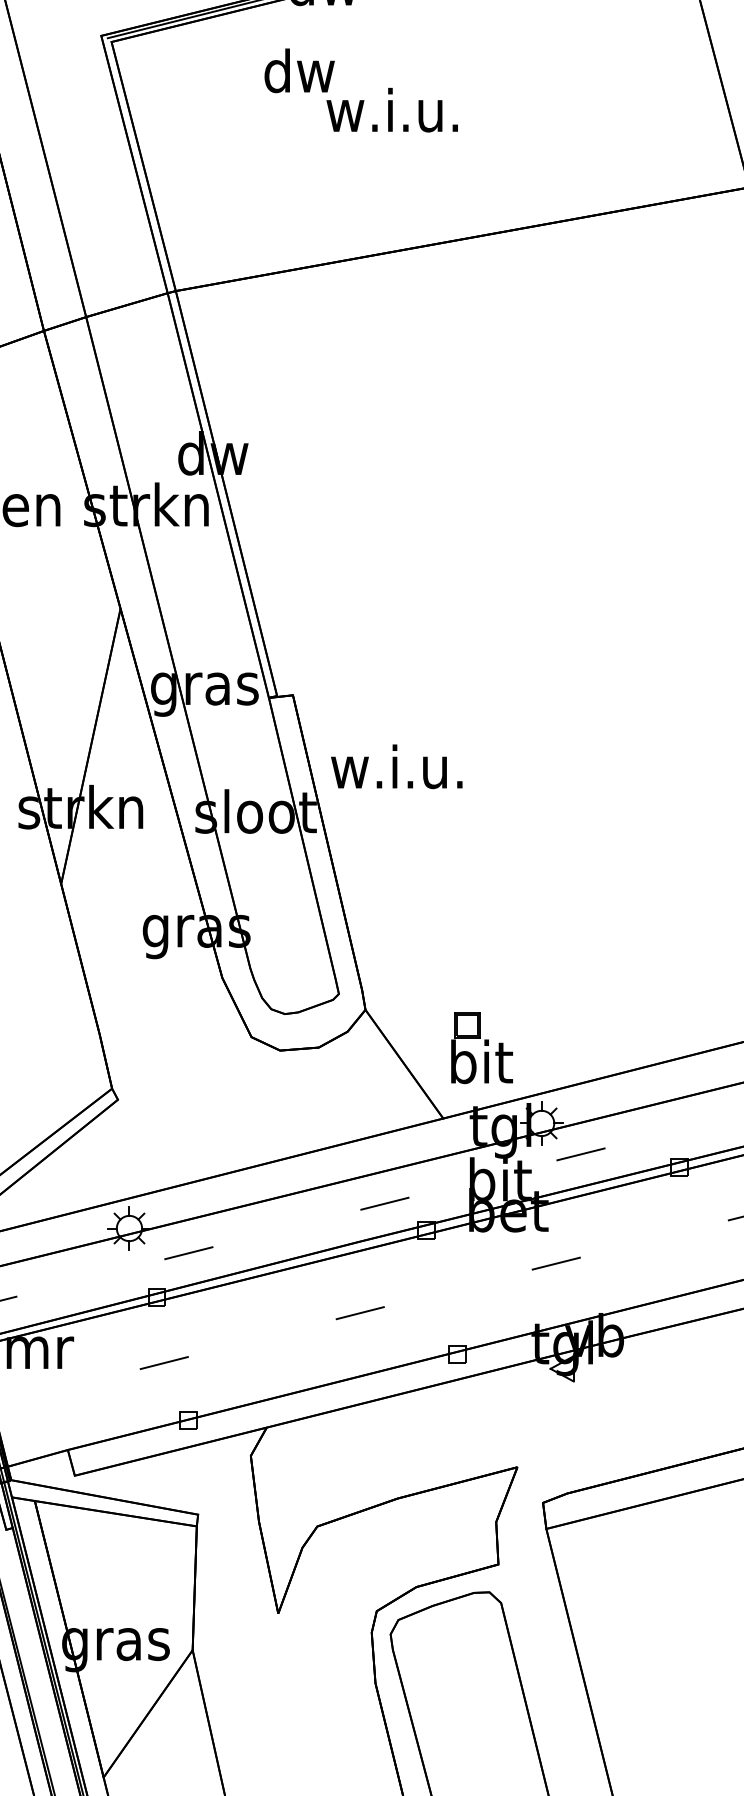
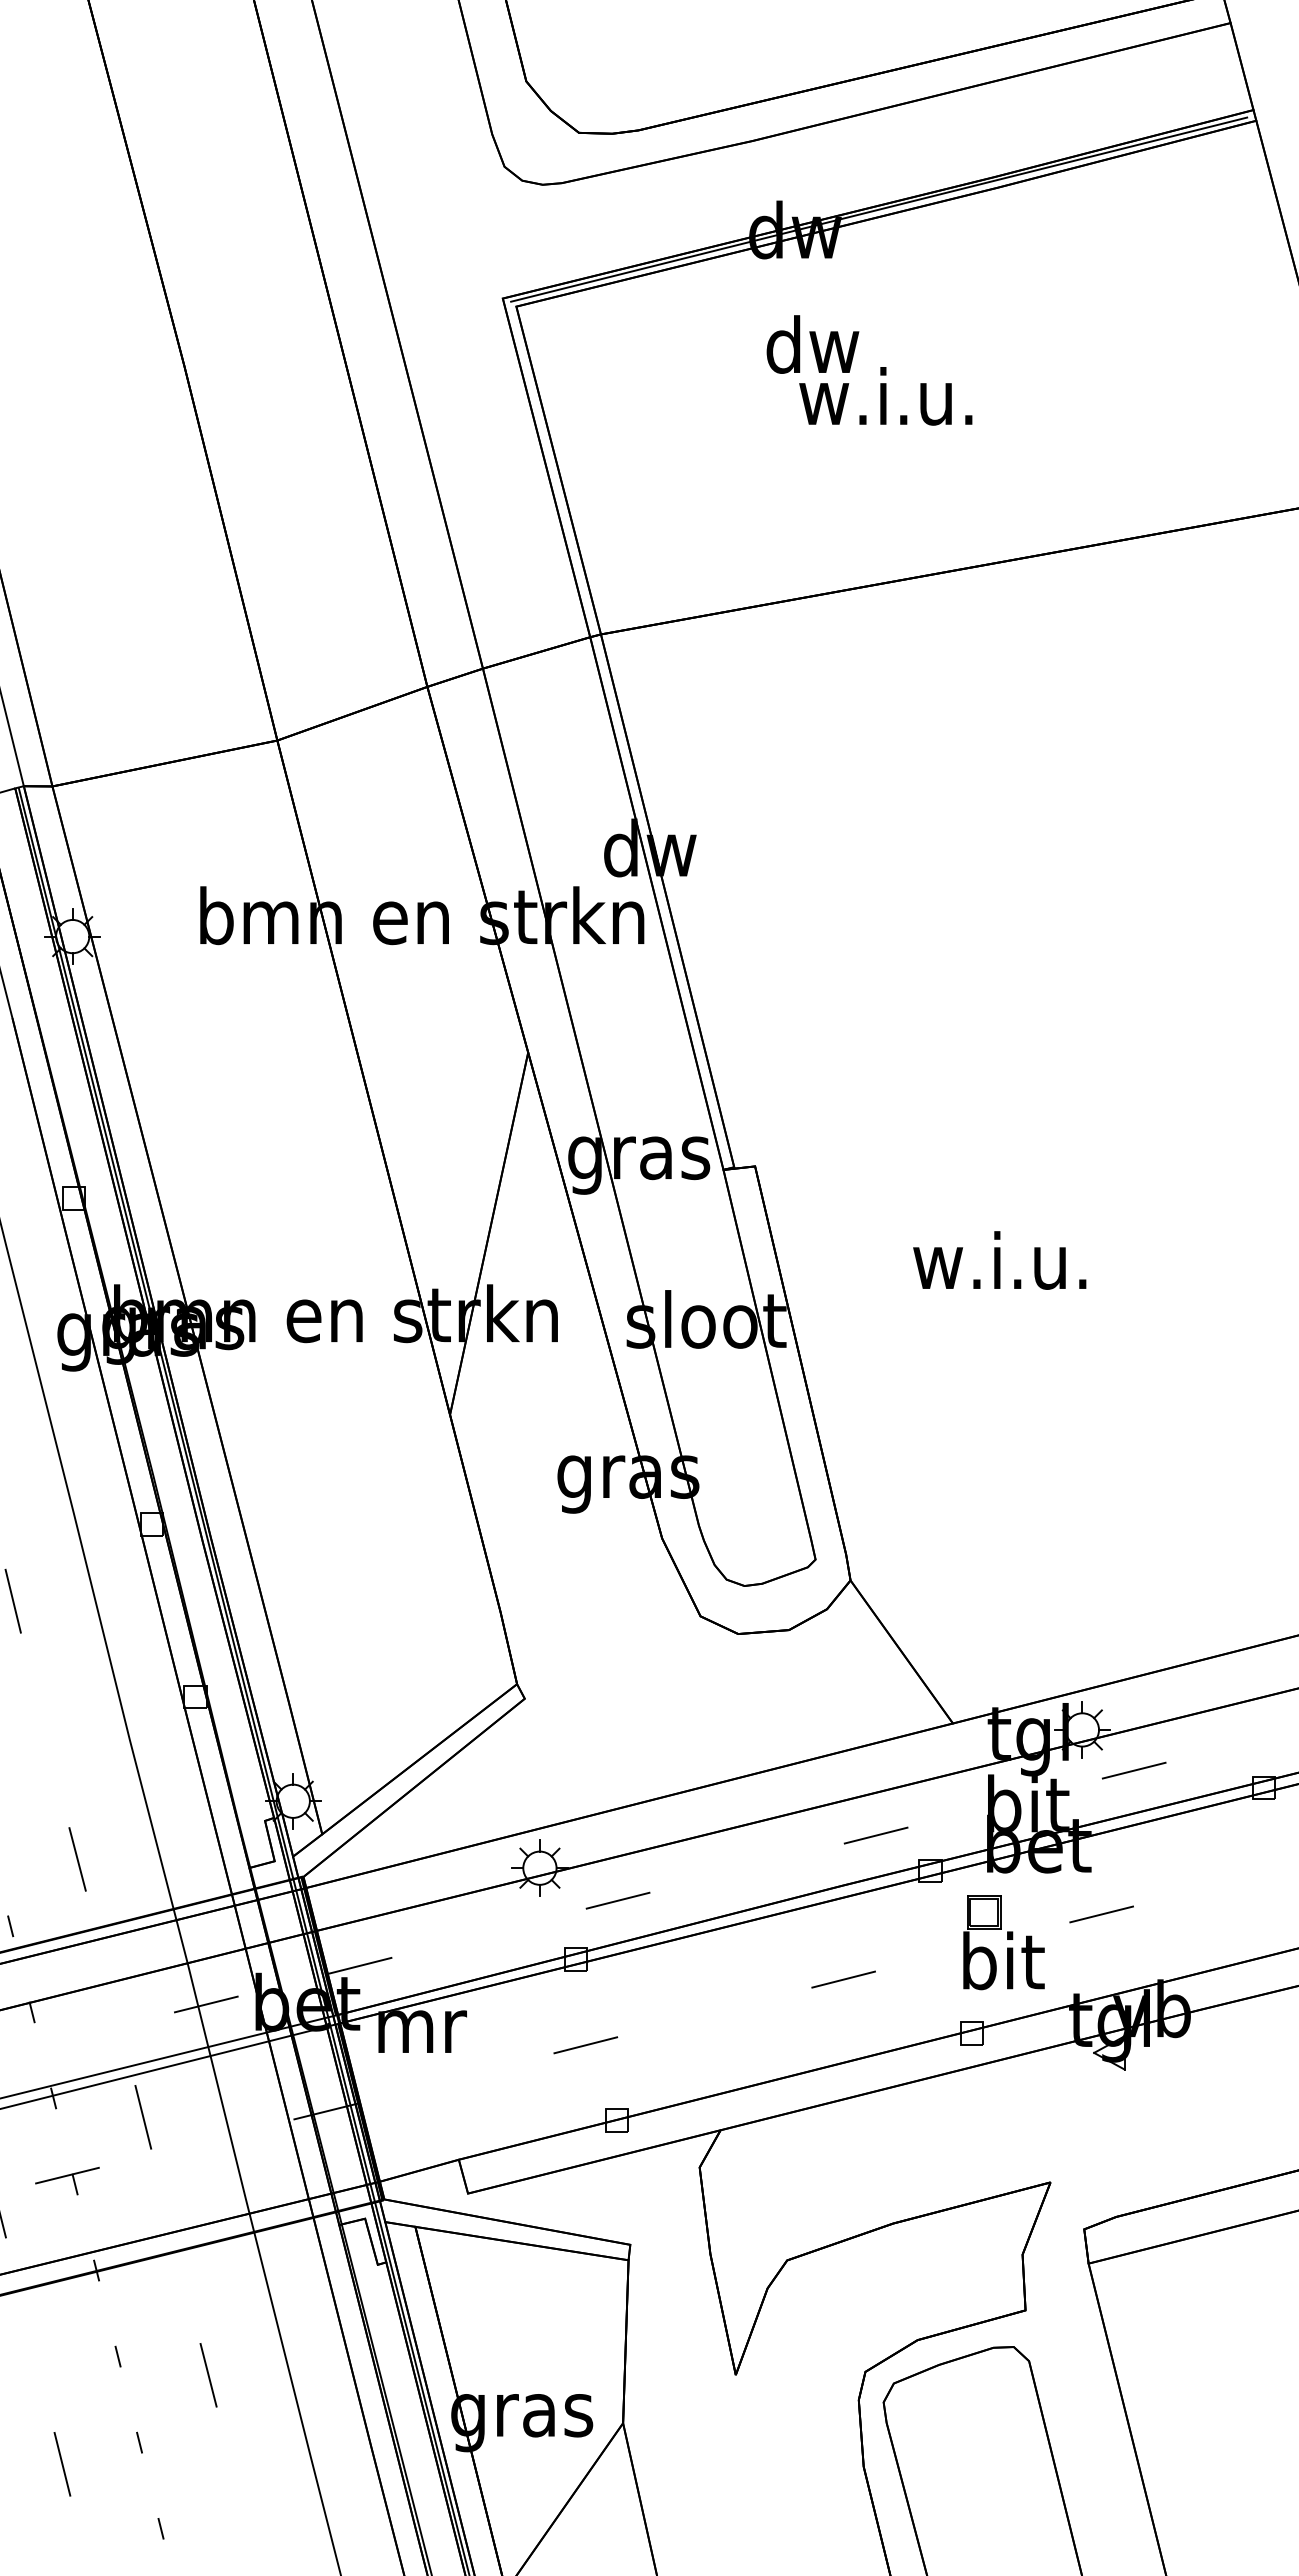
text: (299, 70) -> (812, 344), moved
text: (396, 766) -> (999, 1260), moved
part: (481, 1047) -> (1003, 1942), moved

